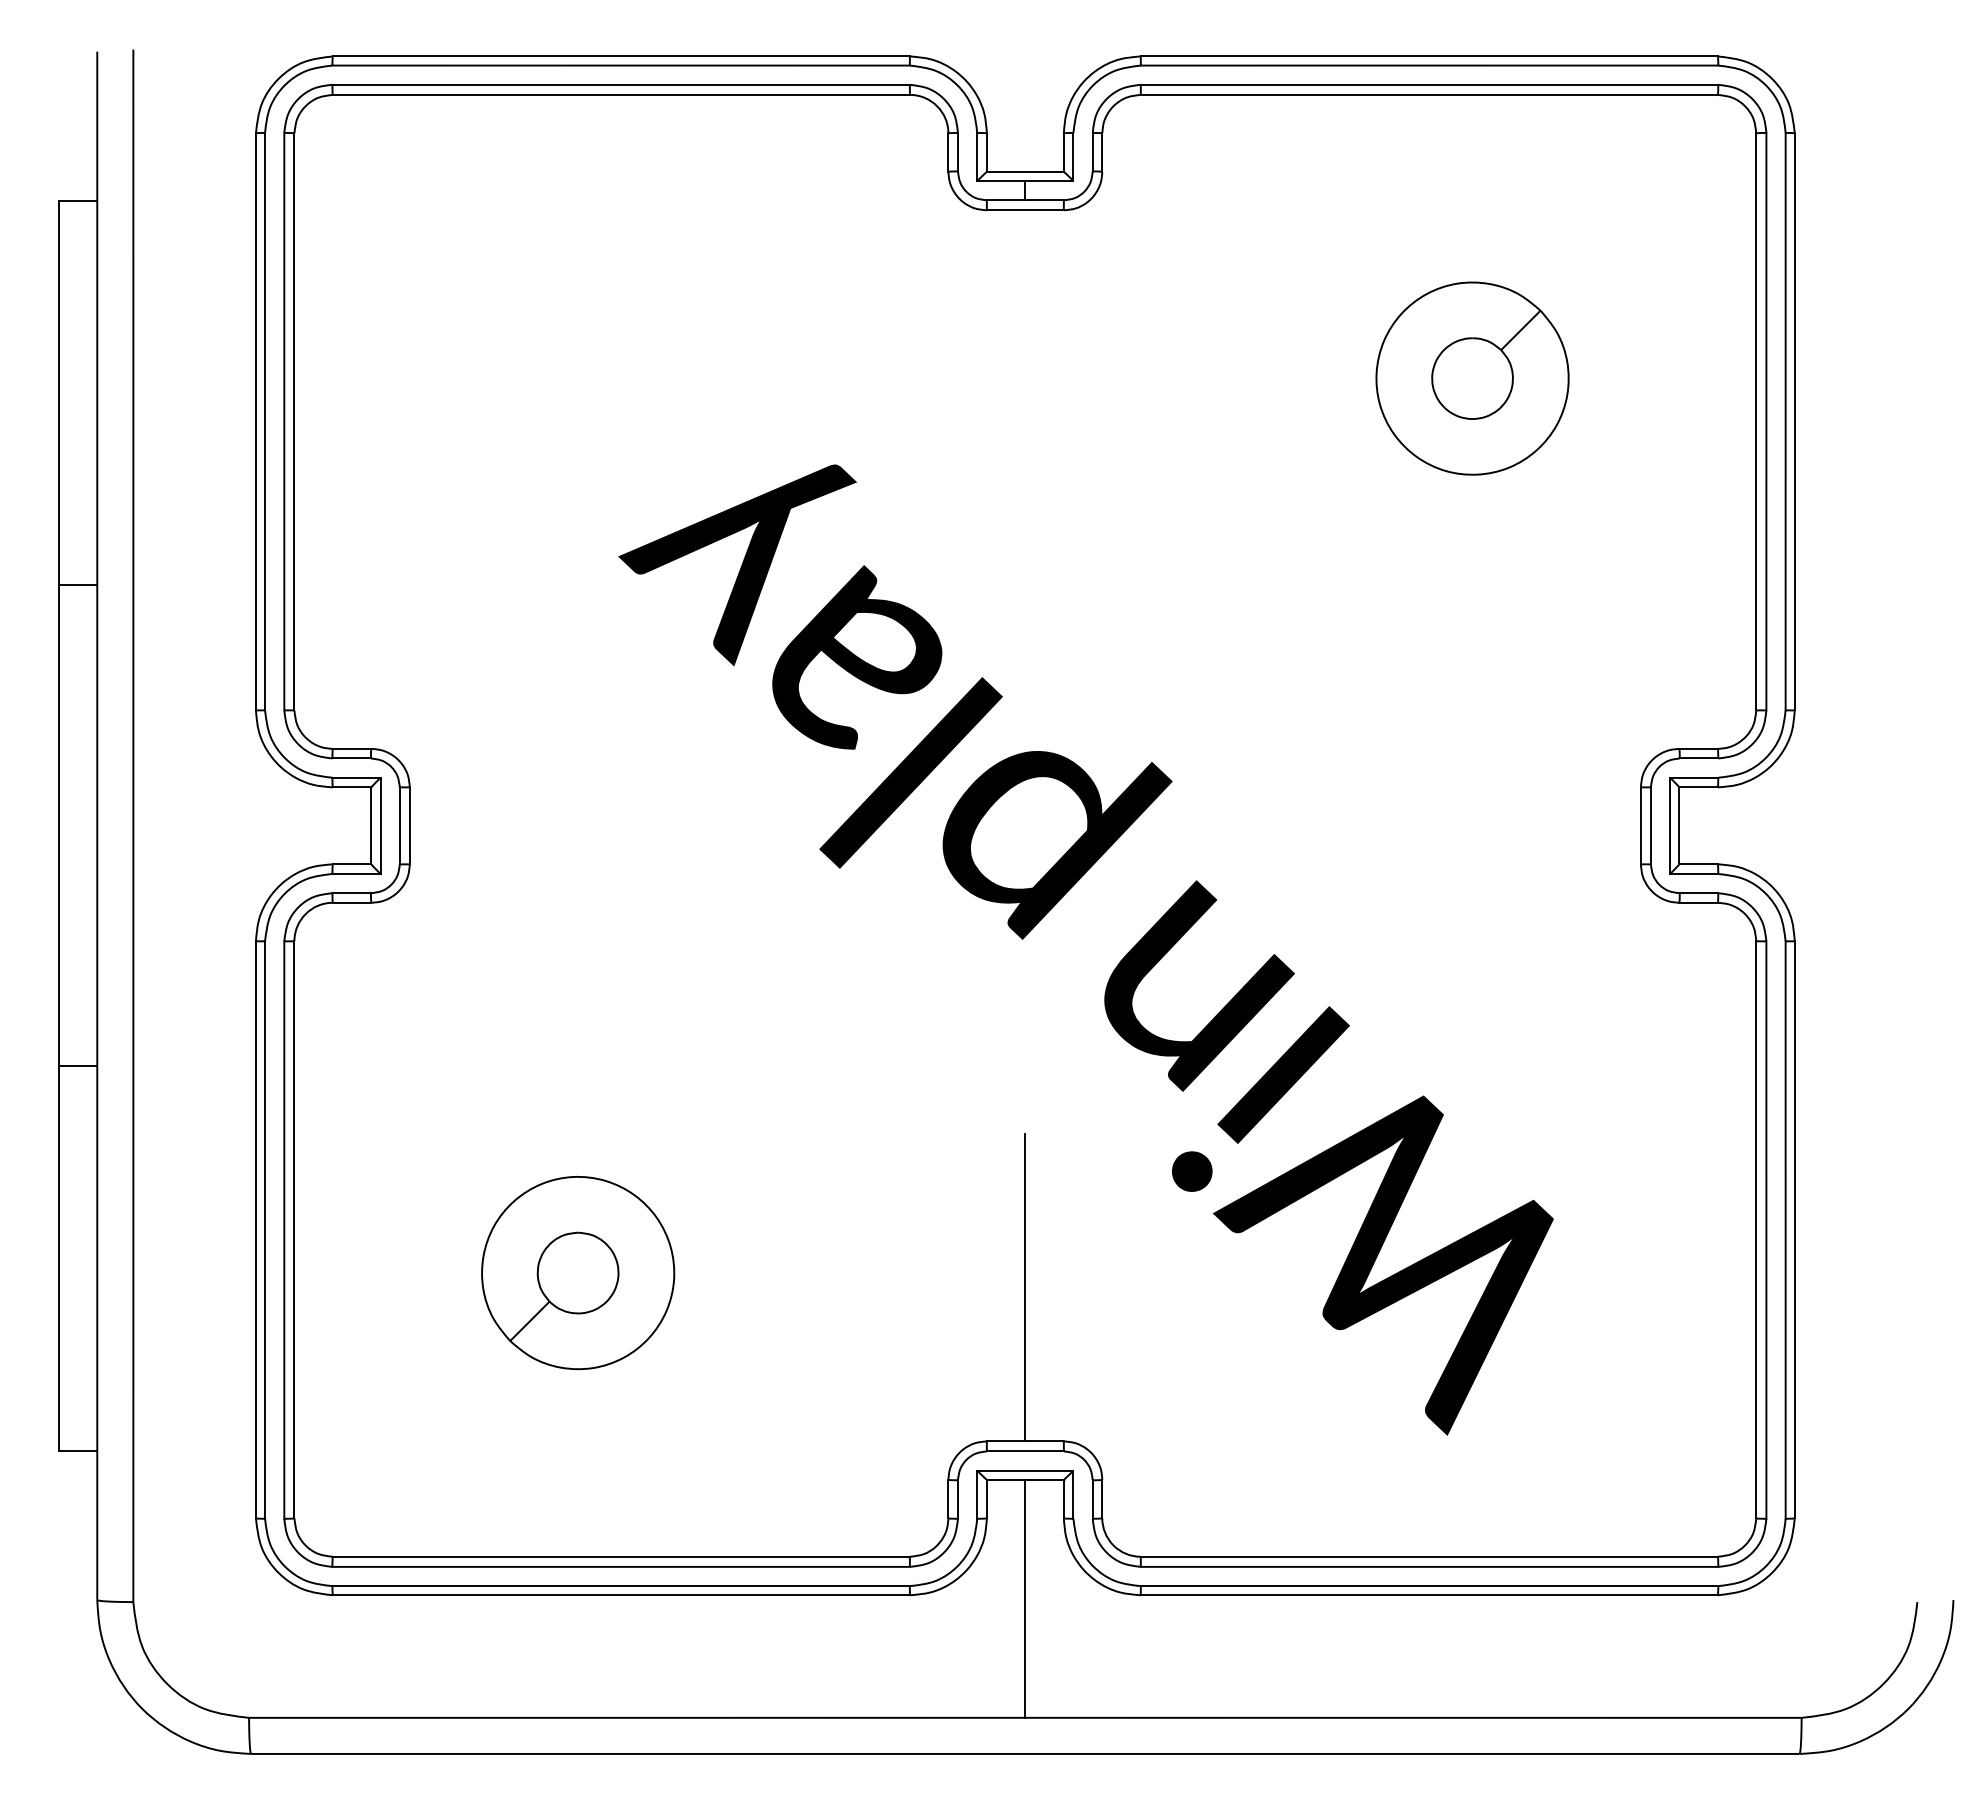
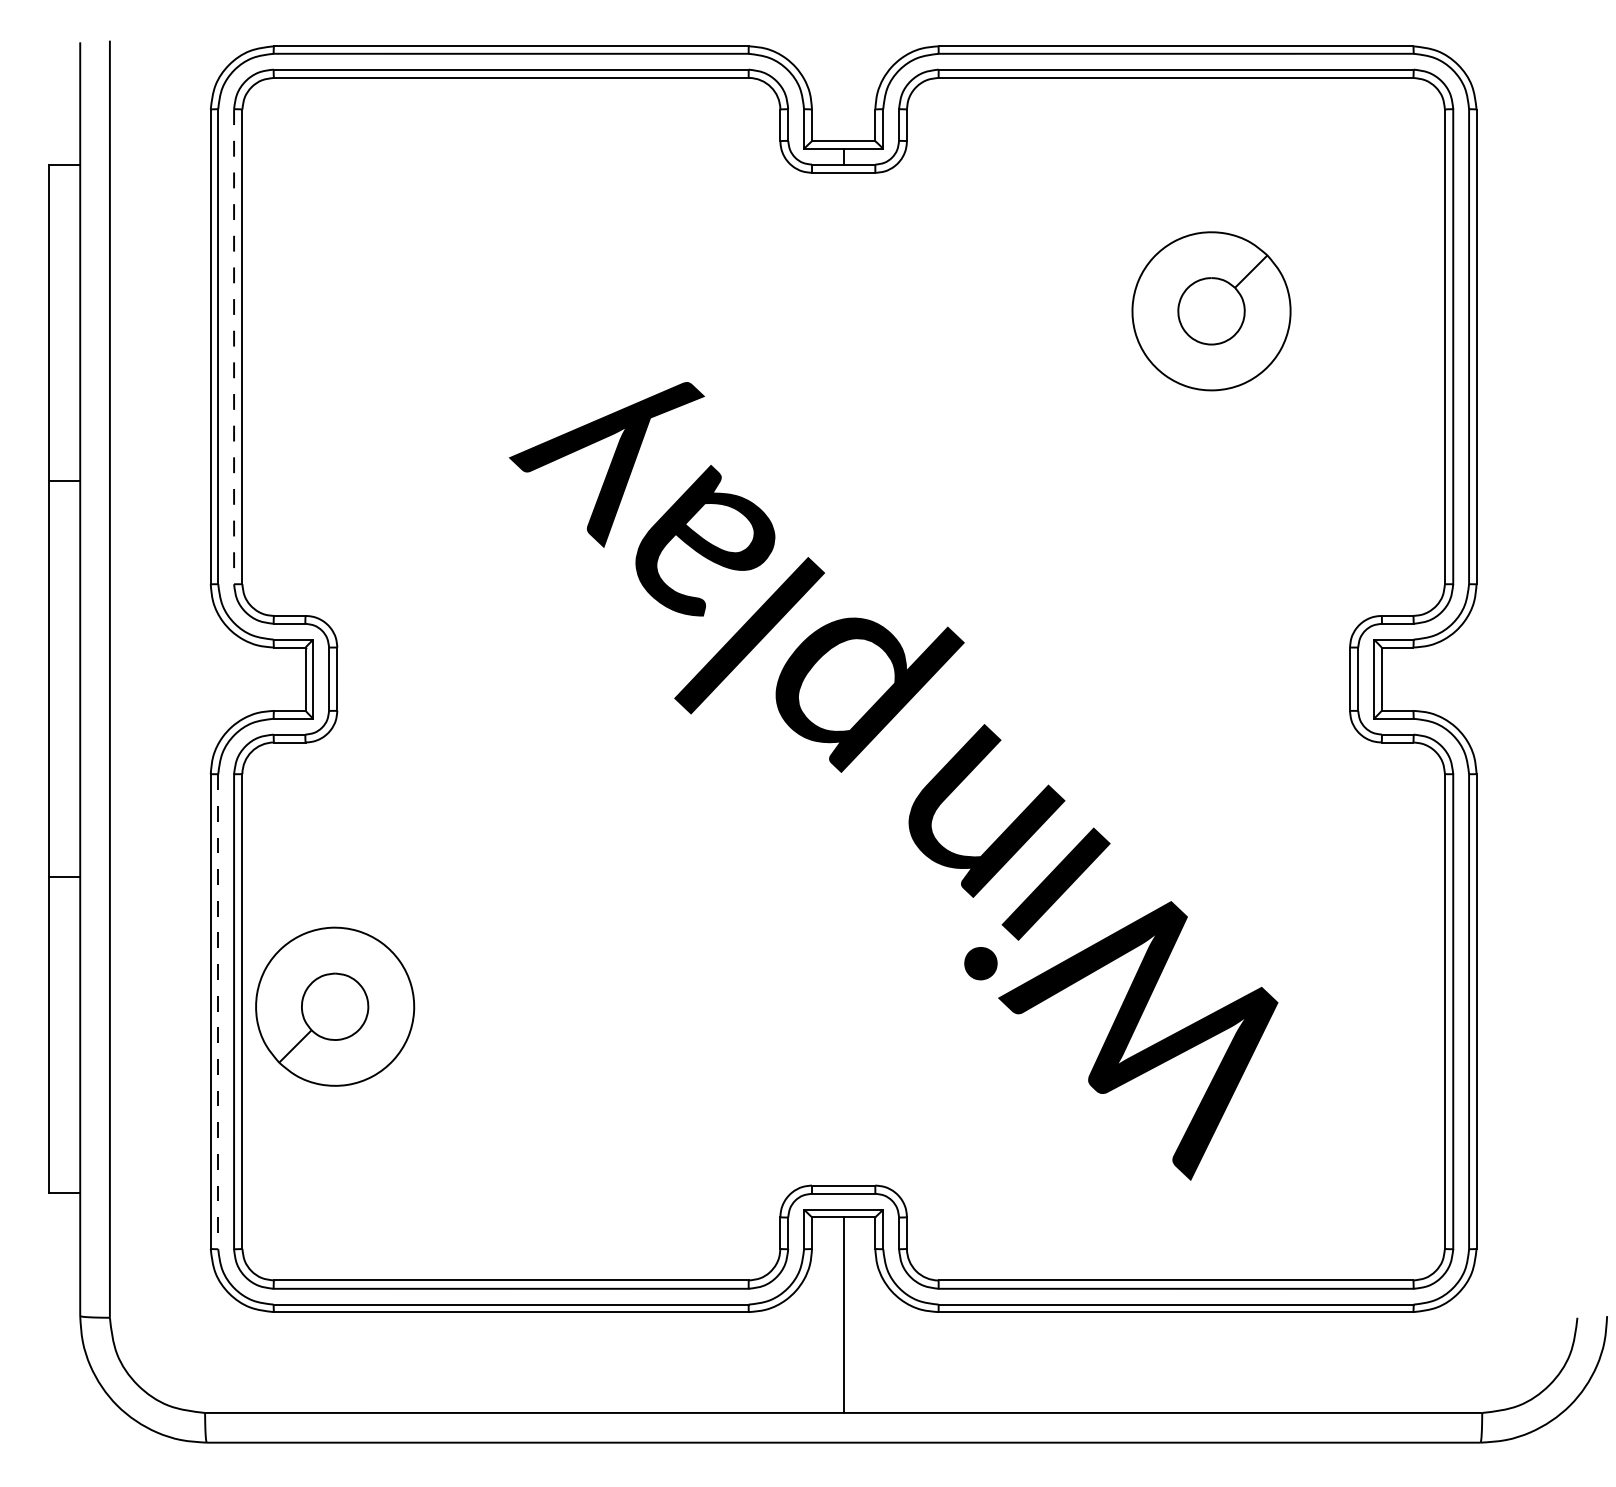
line: (284, 421) -> (234, 346), solid -> dashed
line: (265, 1230) -> (218, 1012), solid -> dashed
part: (578, 1273) -> (335, 1007), moved
line: (1025, 1287) -> (843, 1058), removed

